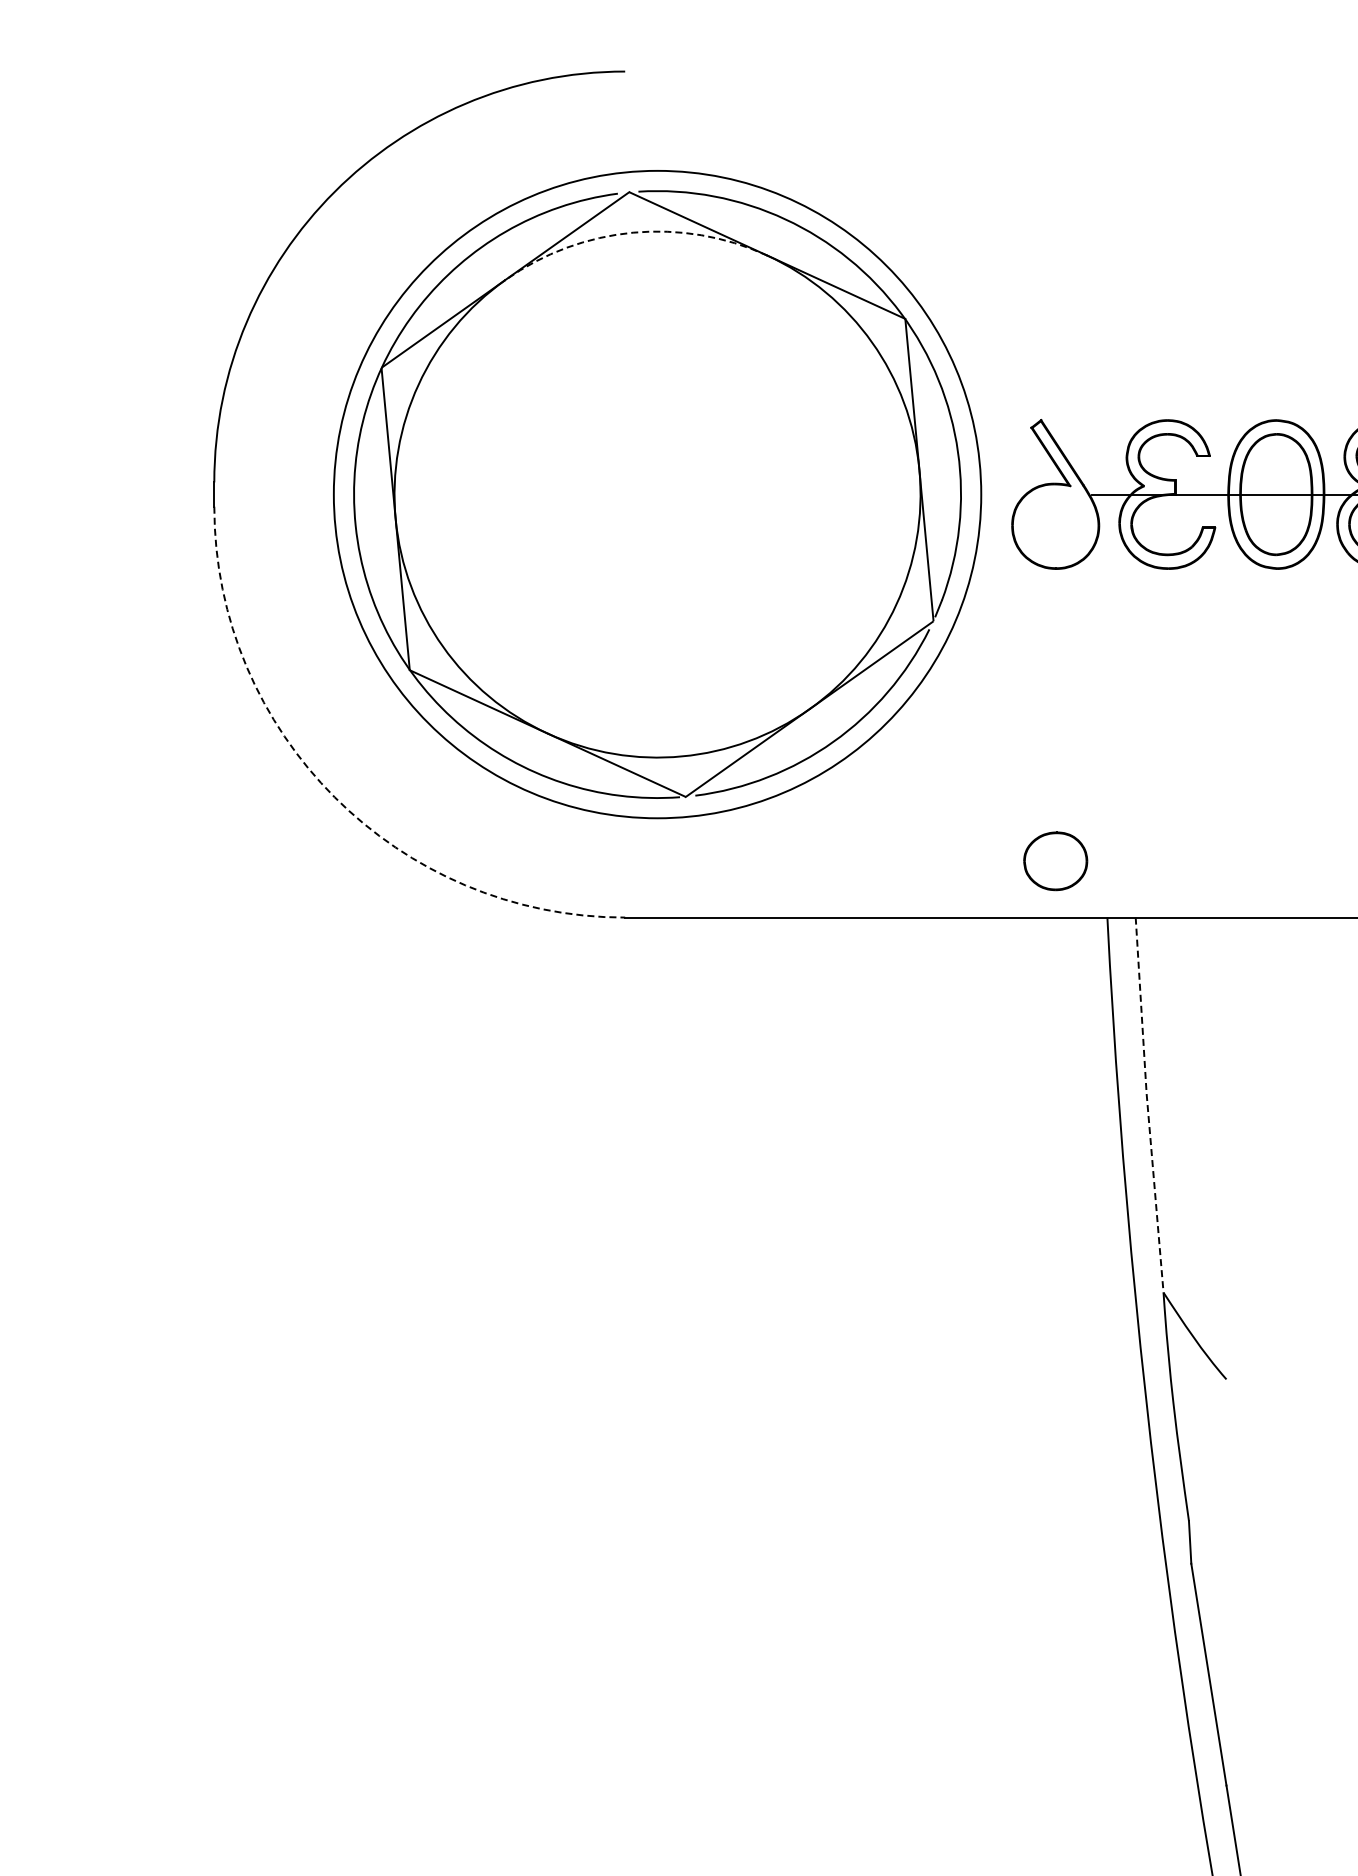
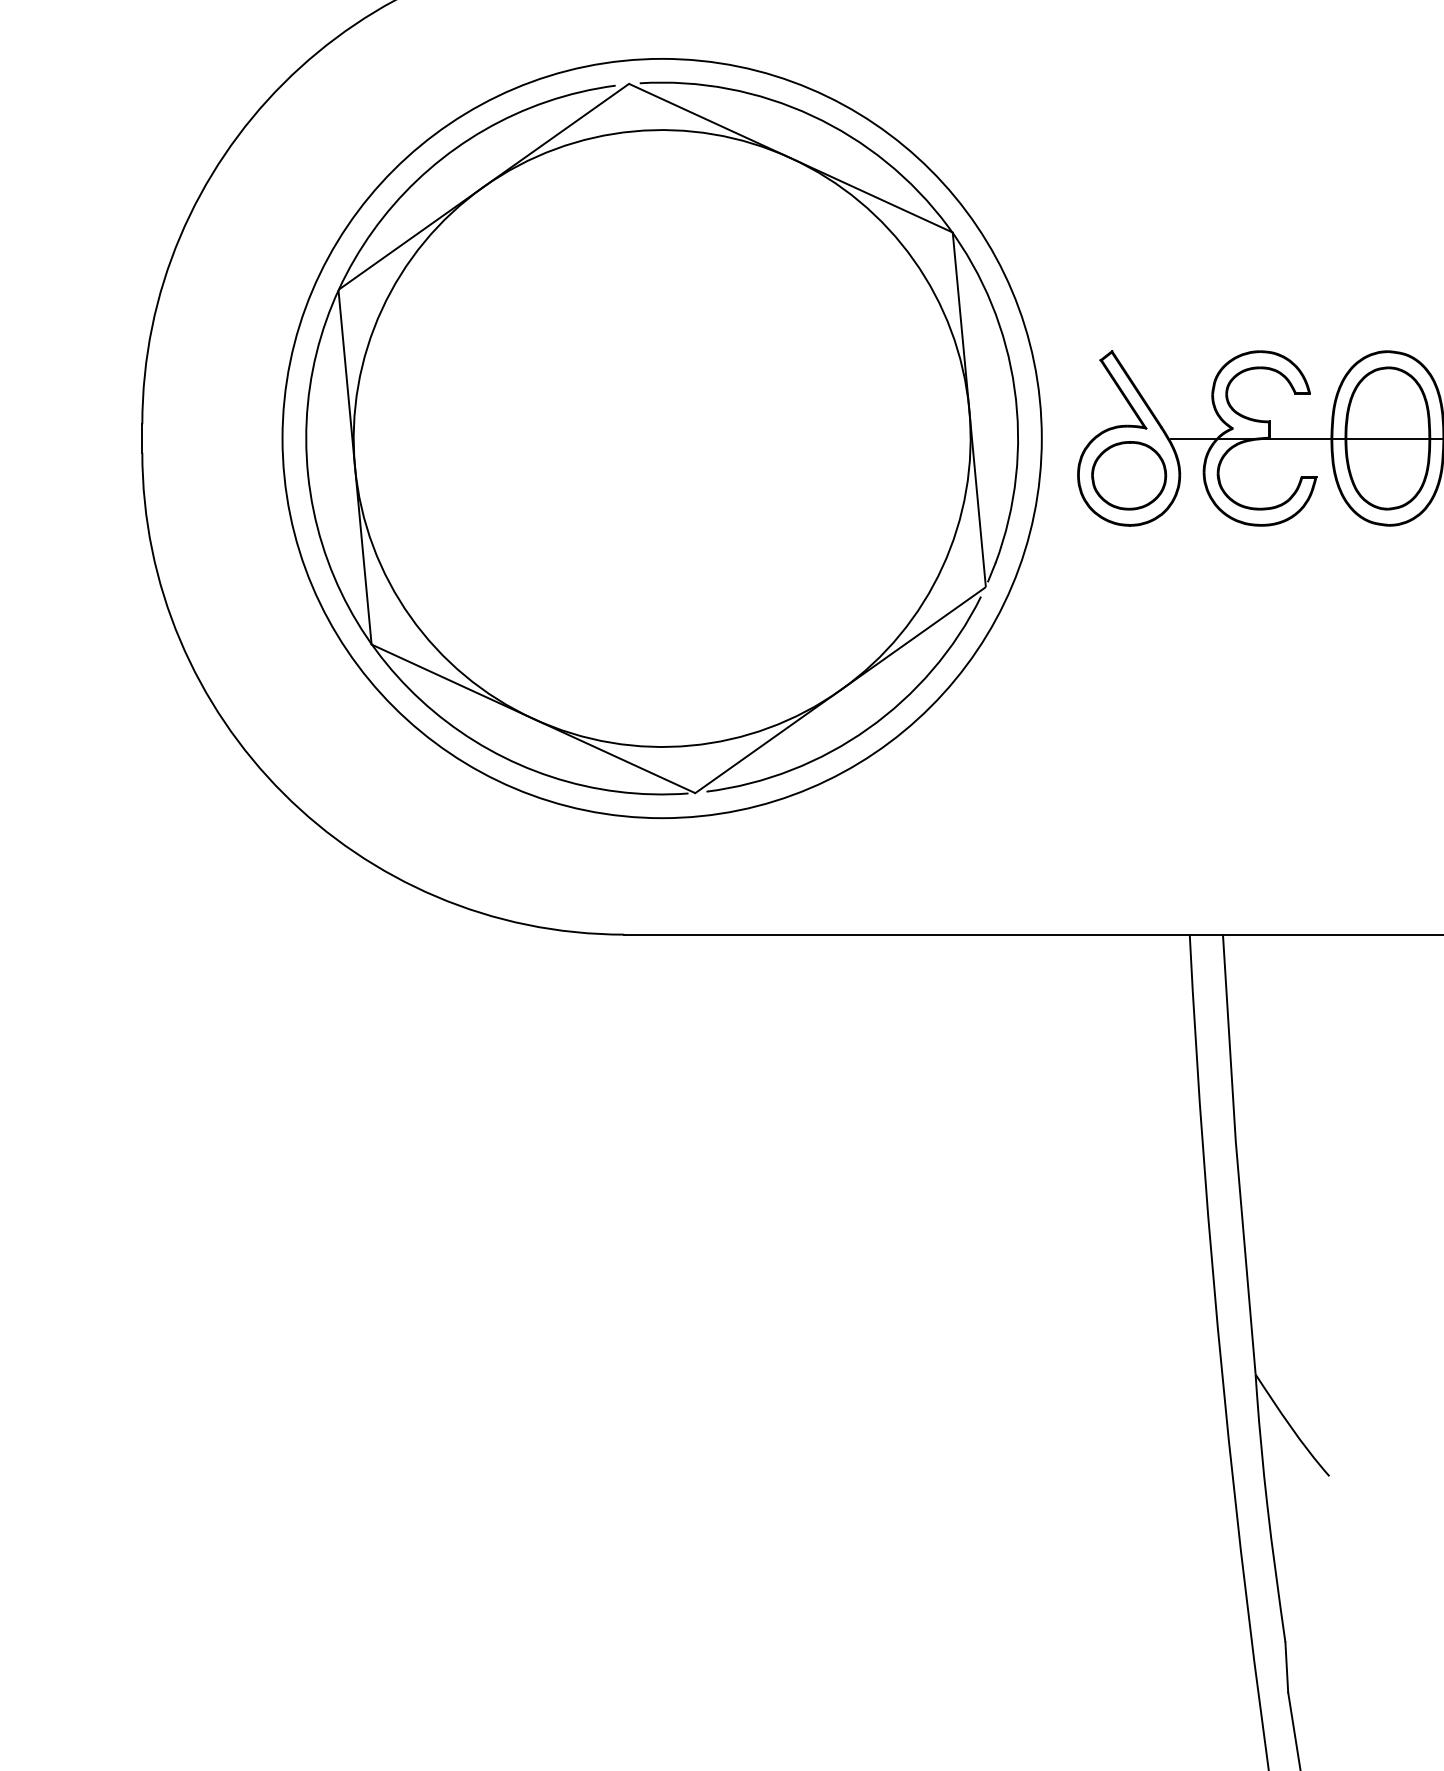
arc: (633, 232) -> (633, 131), dashed -> solid
arc: (334, 797) -> (283, 793), dashed -> solid
part: (1055, 861) -> (1128, 475), moved
line: (1147, 1104) -> (1236, 1153), dashed -> solid

